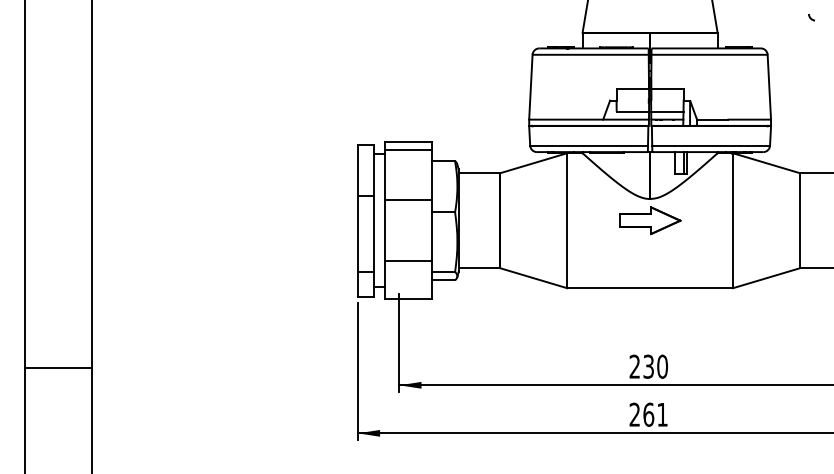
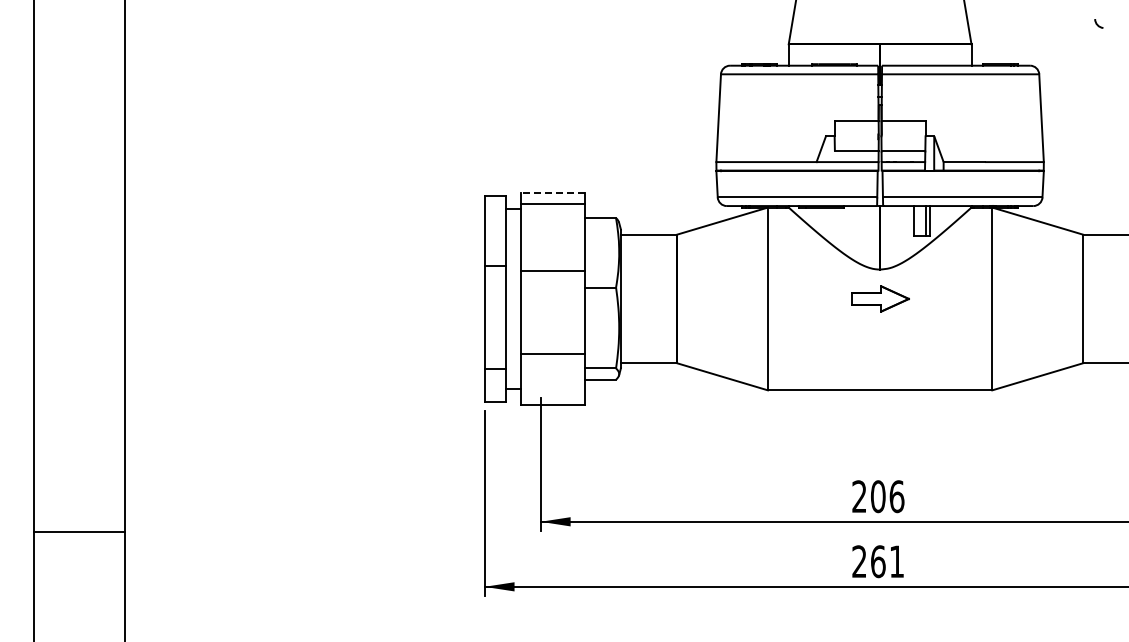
line: (408, 142) -> (552, 192), solid -> dashed
part: (650, 220) -> (880, 298), size x0.7
text: (655, 366) -> (887, 496), 230 -> 206
line: (58, 367) -> (78, 531), moved

